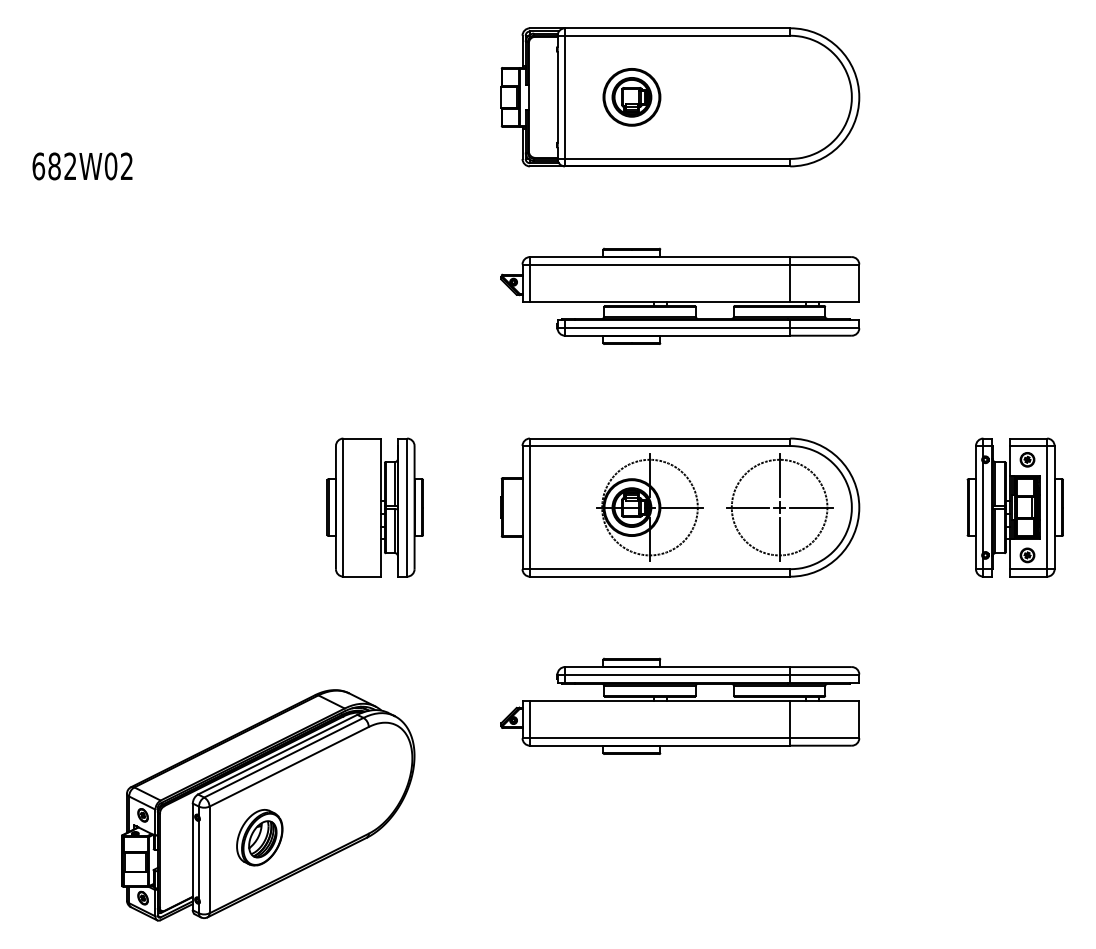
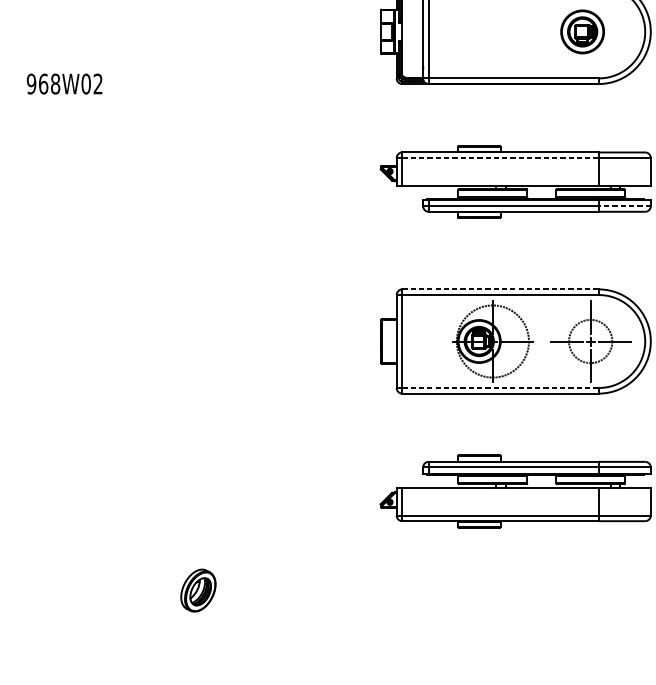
part: (631, 97) -> (582, 32), moved
text: (54, 166) -> (43, 84), 682W02 -> 968W02
line: (659, 264) -> (500, 158), solid -> dashed
line: (824, 328) -> (624, 206), solid -> dashed
line: (660, 438) -> (500, 289), solid -> dashed
part: (374, 507) -> (284, 341), removed
circle: (779, 507) -> (590, 341), size x0.6
line: (660, 569) -> (500, 388), solid -> dashed
part: (268, 805) -> (205, 566), removed

